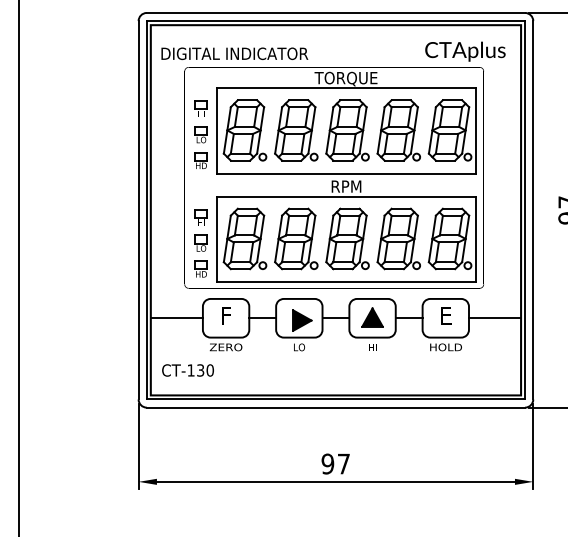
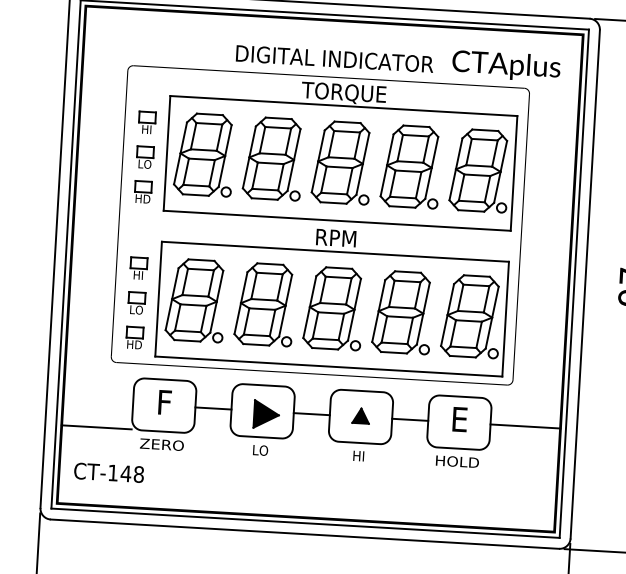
text: (234, 53) -> (334, 58), moved
part: (372, 317) -> (360, 415), size x0.6
line: (176, 318) -> (96, 427), moved
text: (204, 370) -> (131, 474), CT-130 -> CT-148

